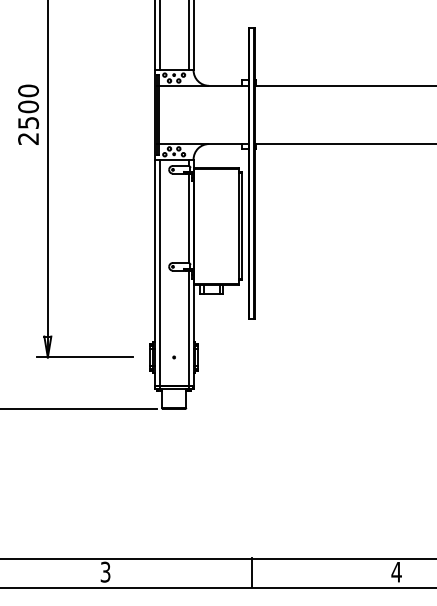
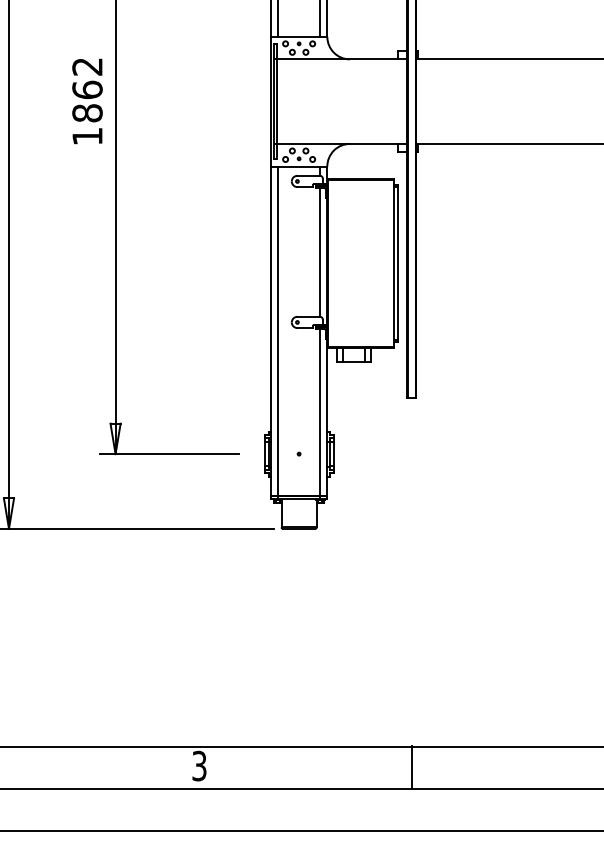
text: (28, 114) -> (87, 101), 2500 -> 1862

